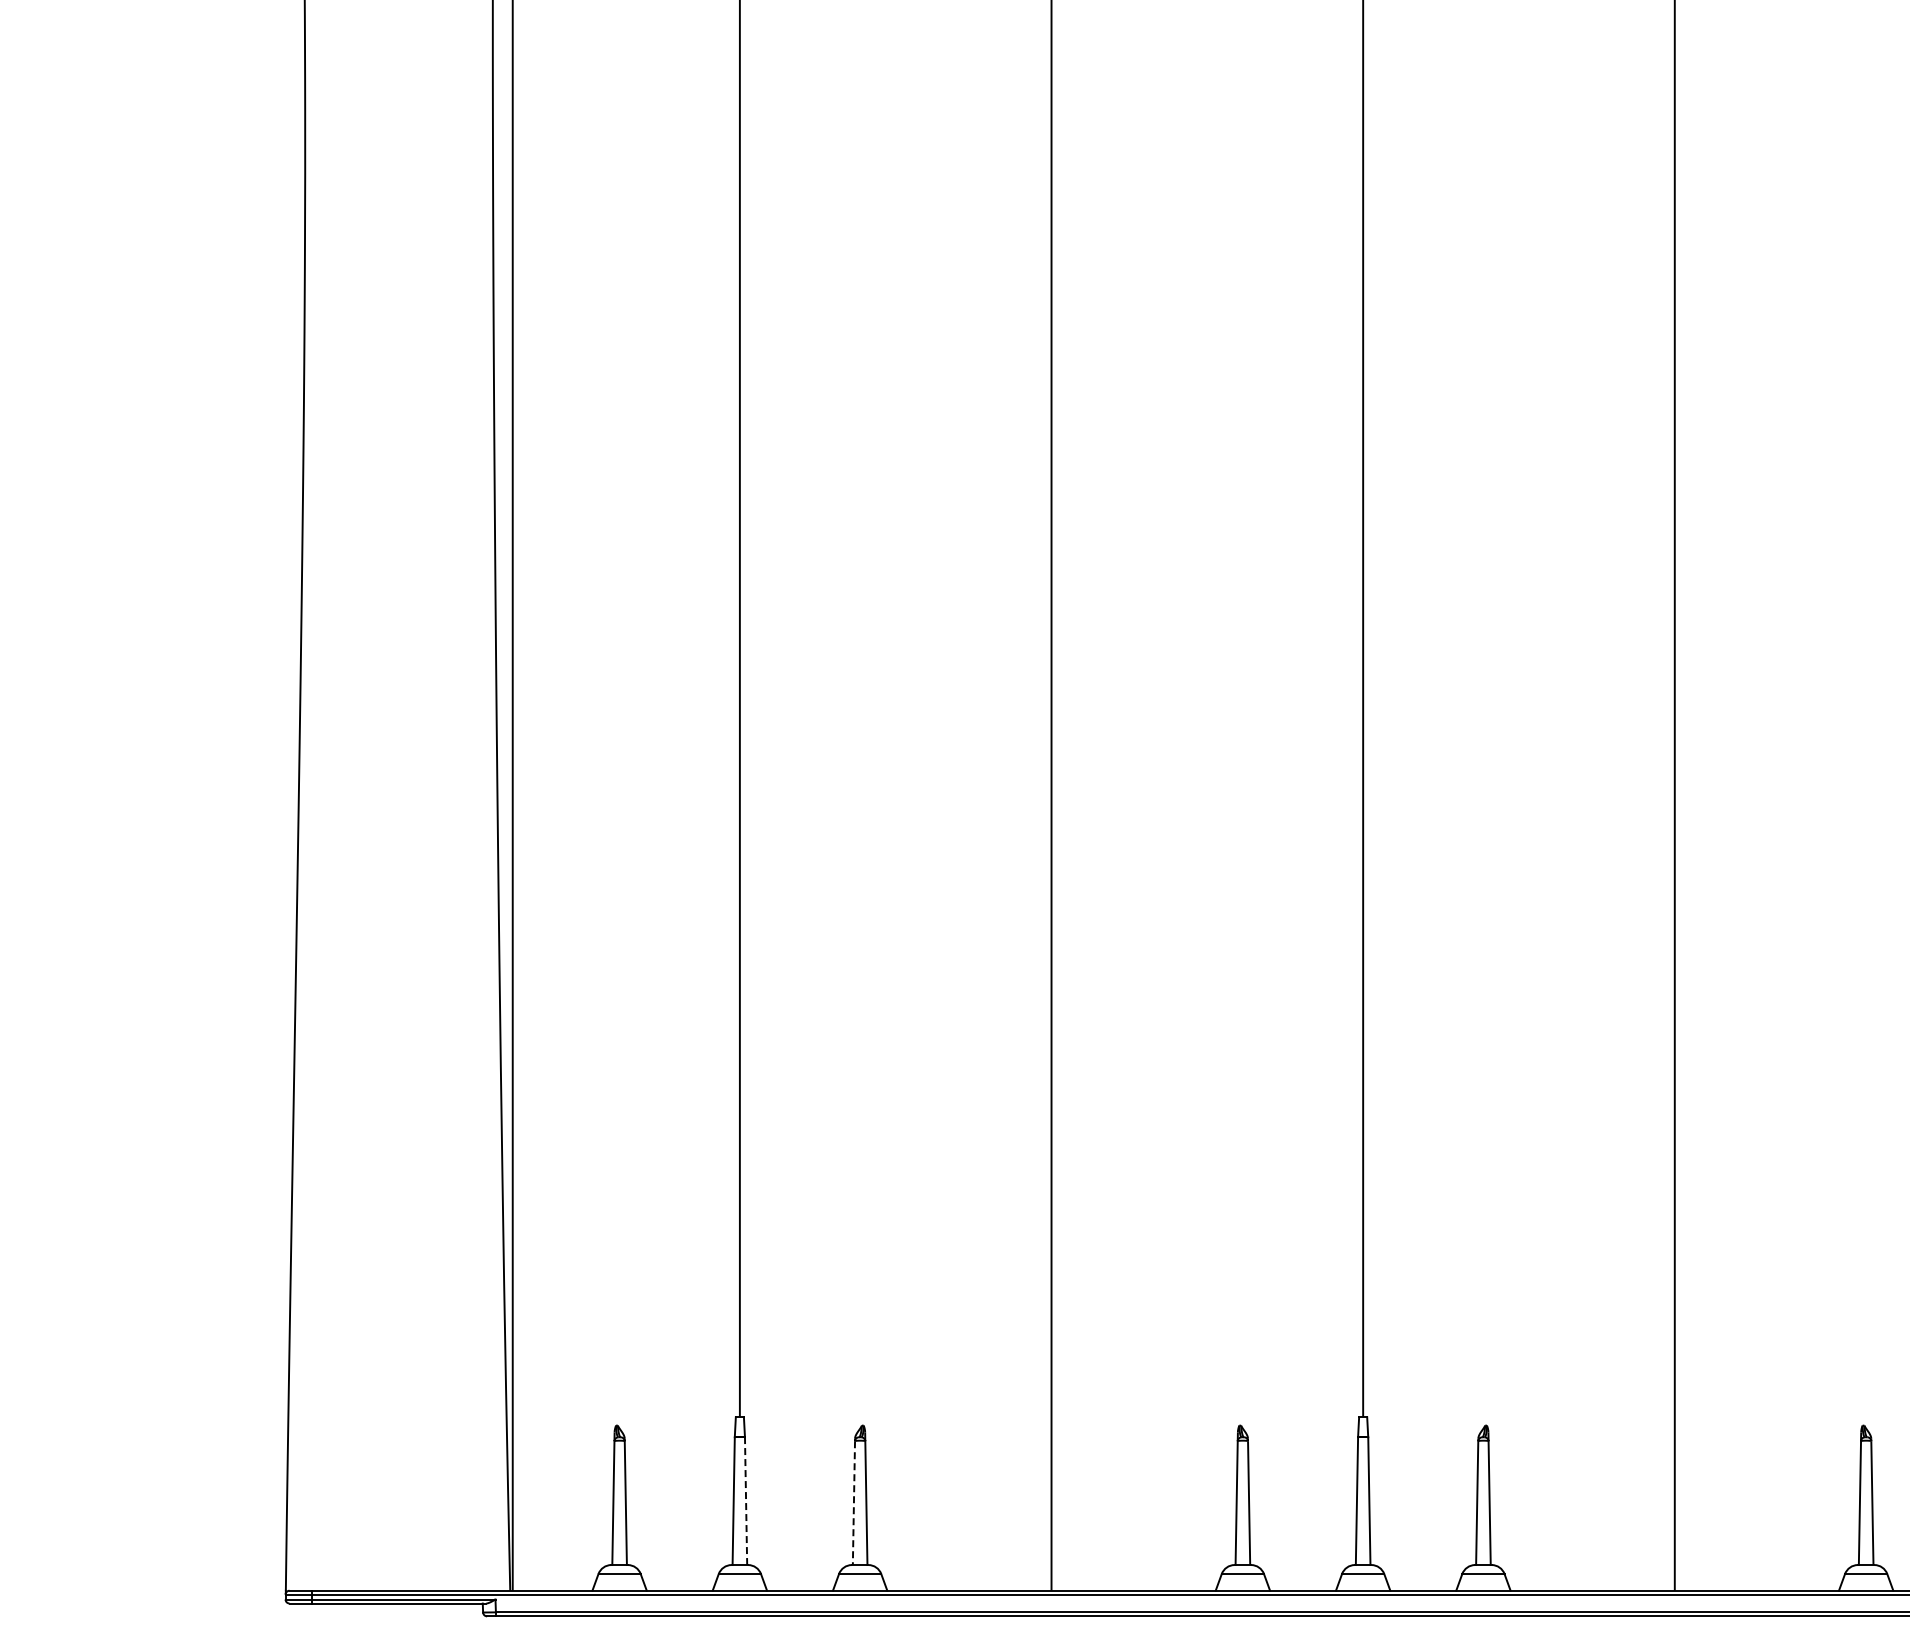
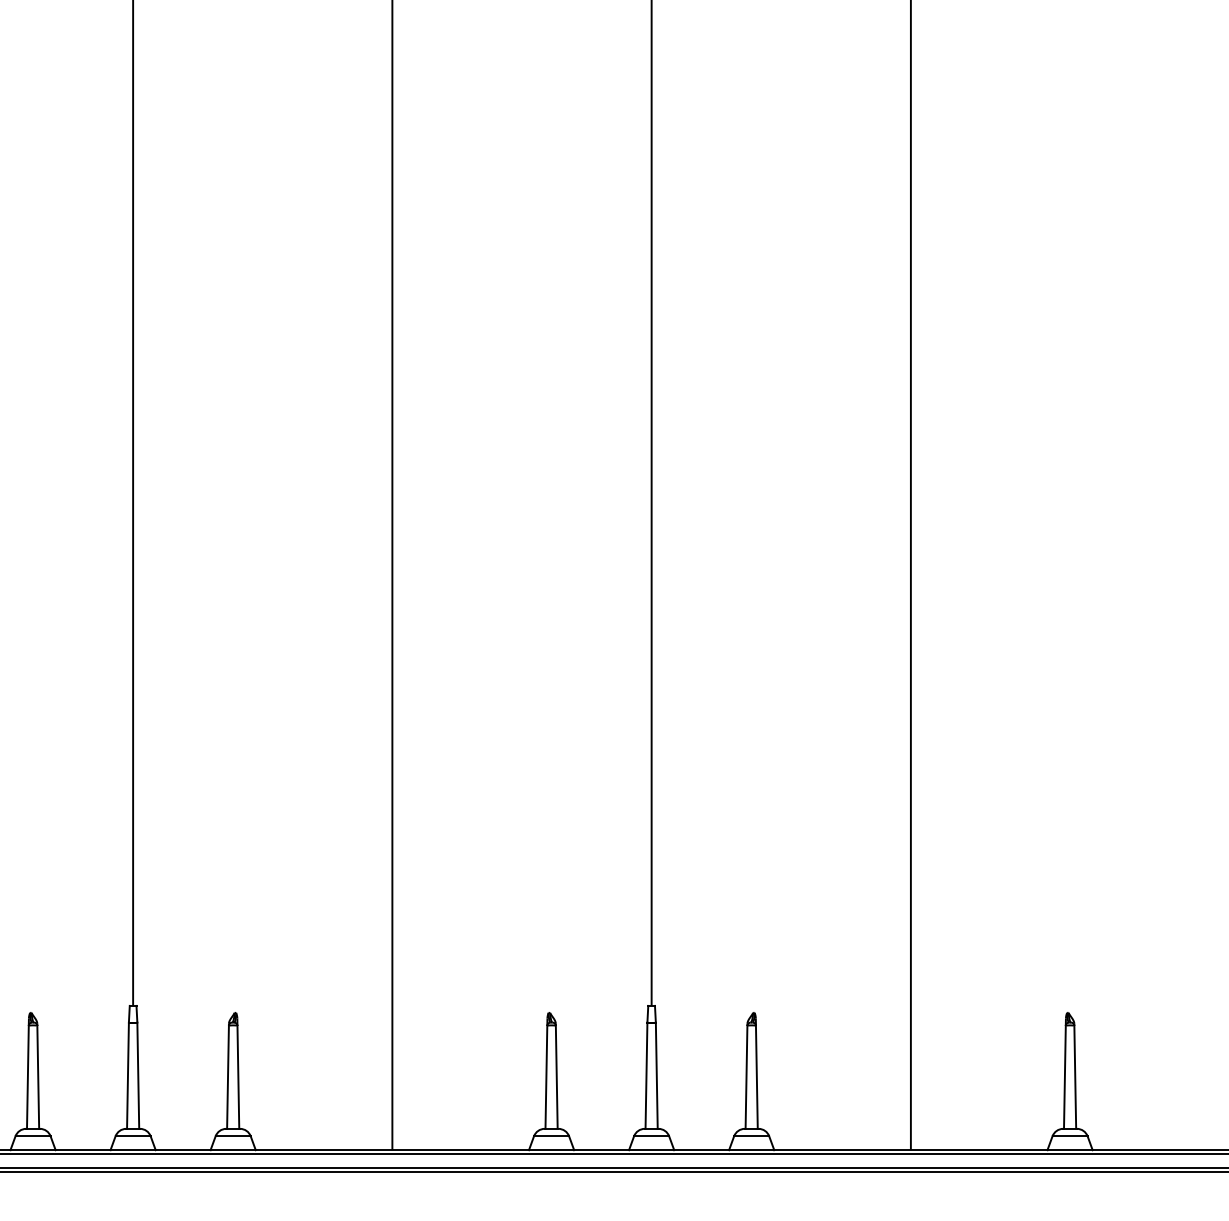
line: (746, 1501) -> (138, 1075), dashed -> solid
line: (853, 1503) -> (227, 1077), dashed -> solid

